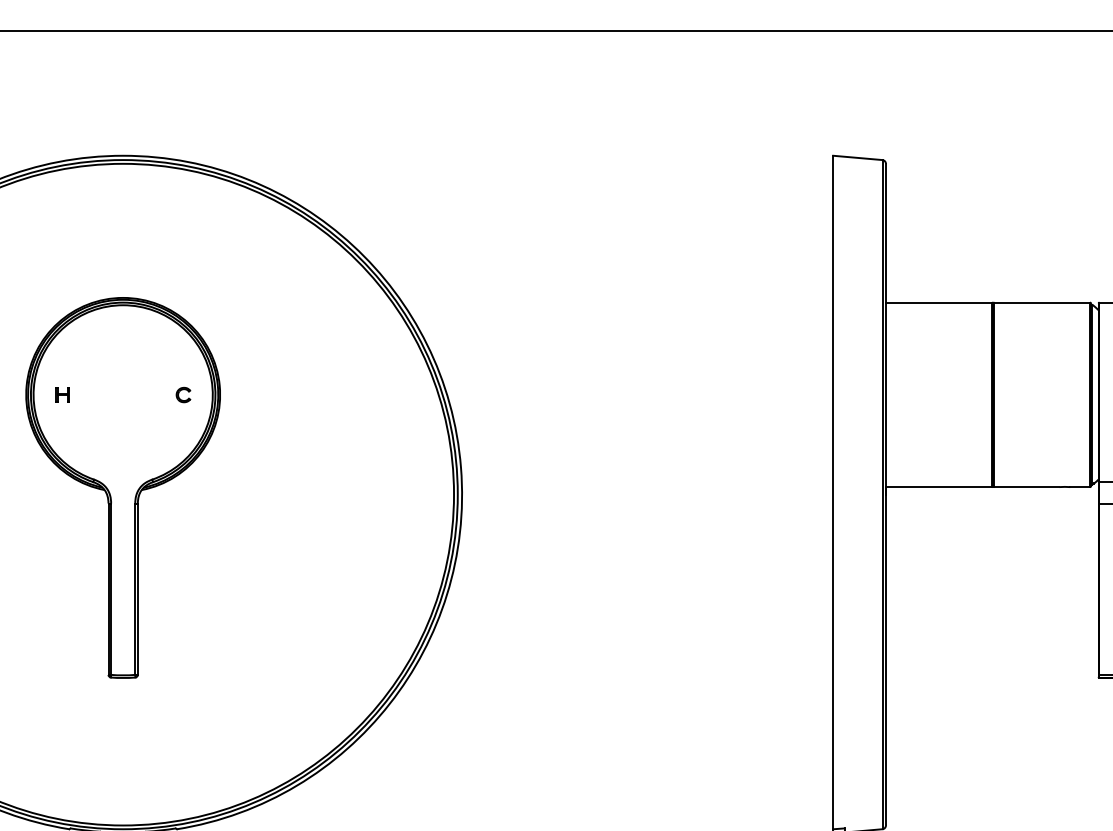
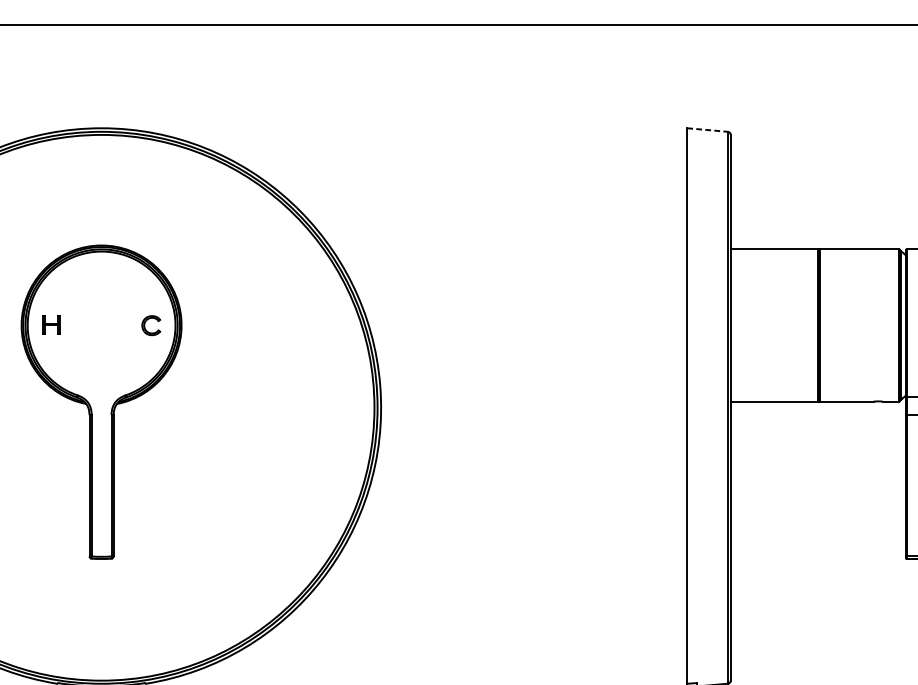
line: (857, 157) -> (707, 129), solid -> dashed
part: (62, 394) -> (51, 325), size x1.6
part: (183, 394) -> (151, 325), size x1.6

